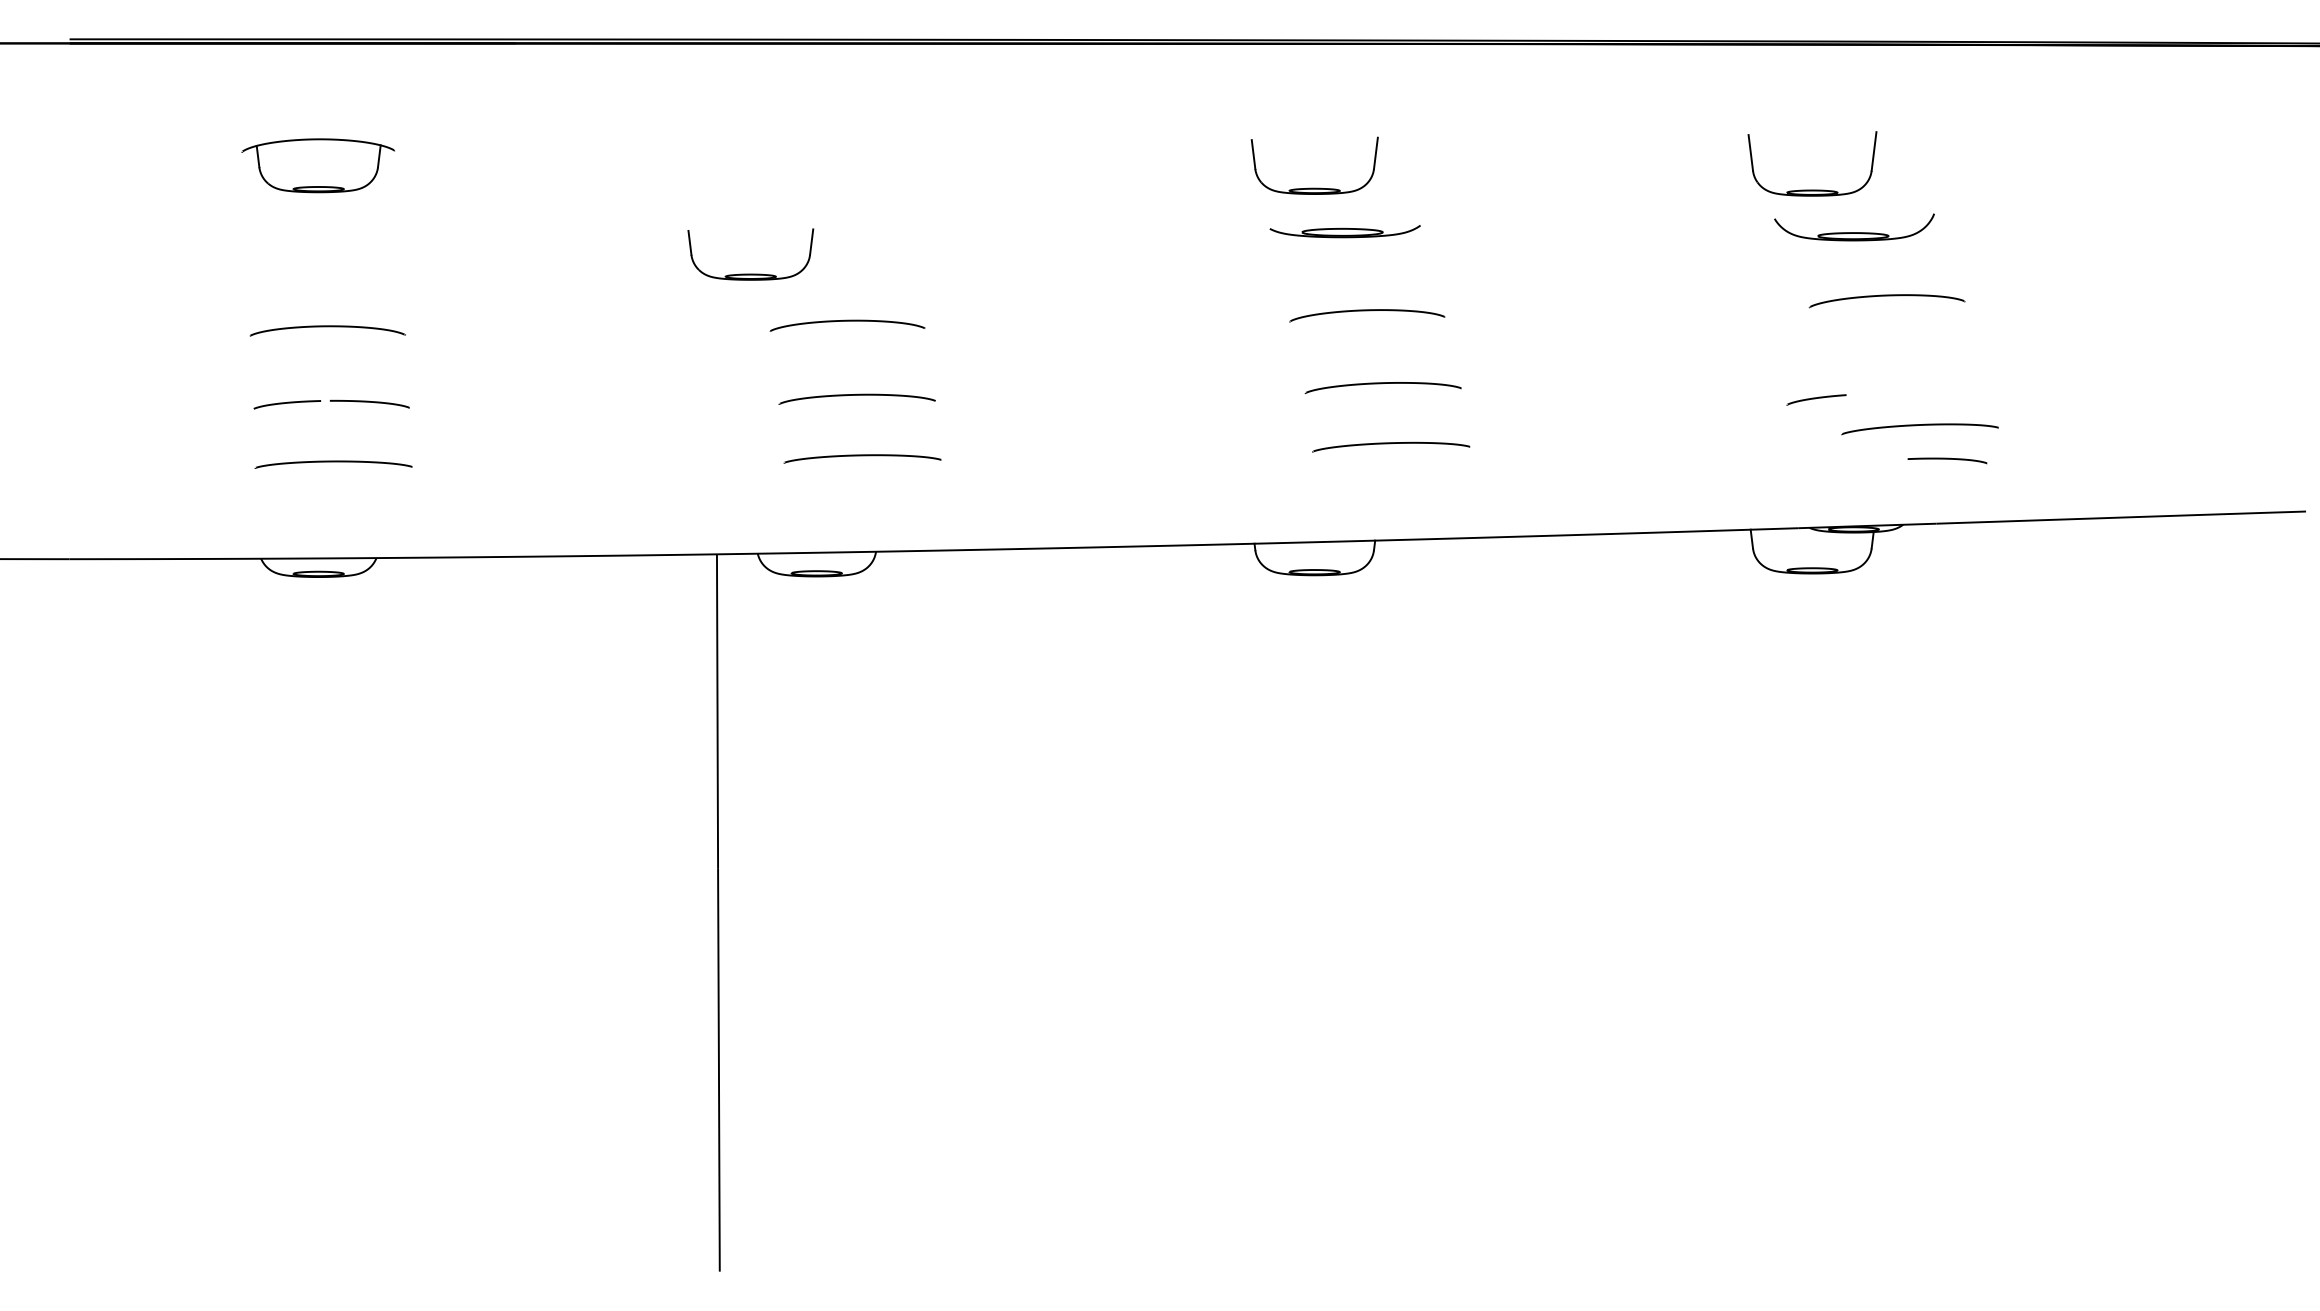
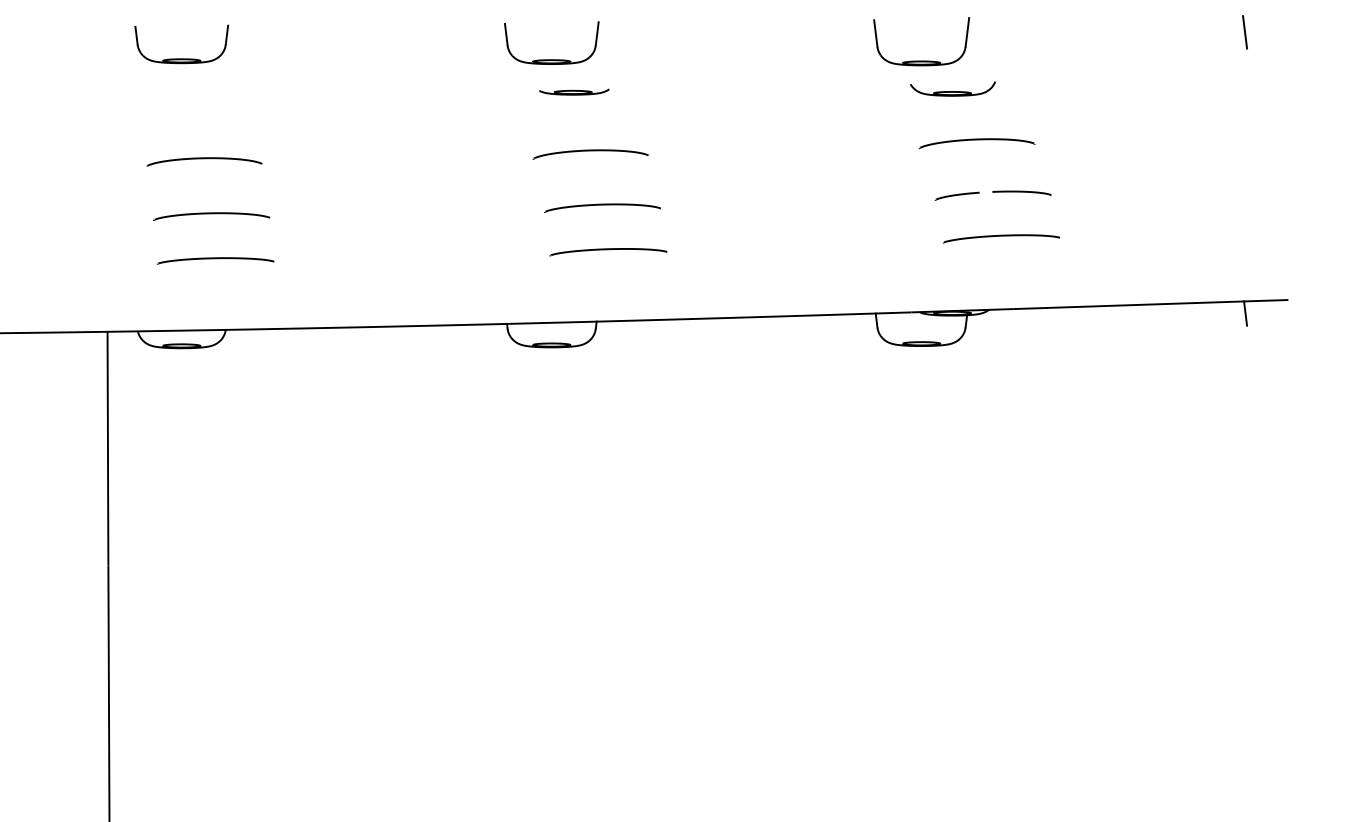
line: (2247, 151) -> (1244, 32), added
part: (1854, 227) -> (952, 88), size x0.71
part: (1344, 231) -> (573, 91), size x0.62
part: (750, 273) -> (181, 58), moved
curve: (1816, 398) -> (957, 195), moved
curve: (1947, 459) -> (1021, 192), moved
line: (2248, 529) -> (1245, 313), added

